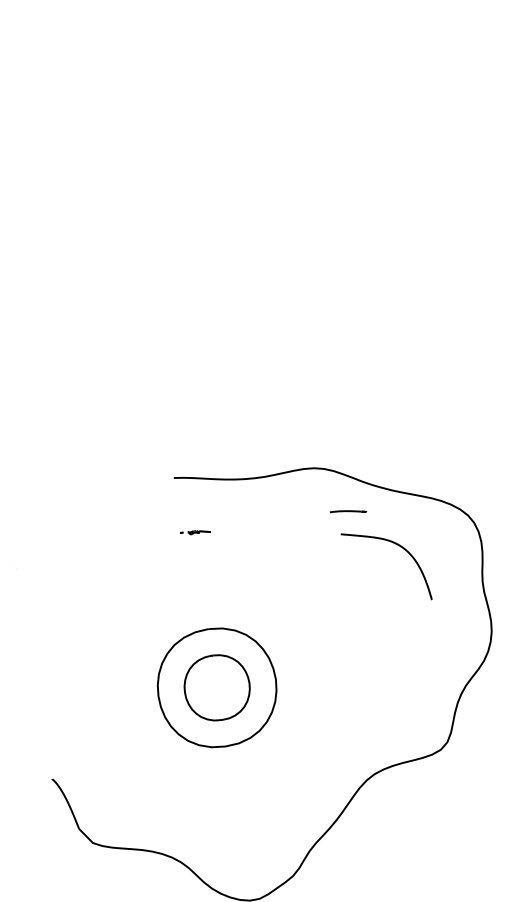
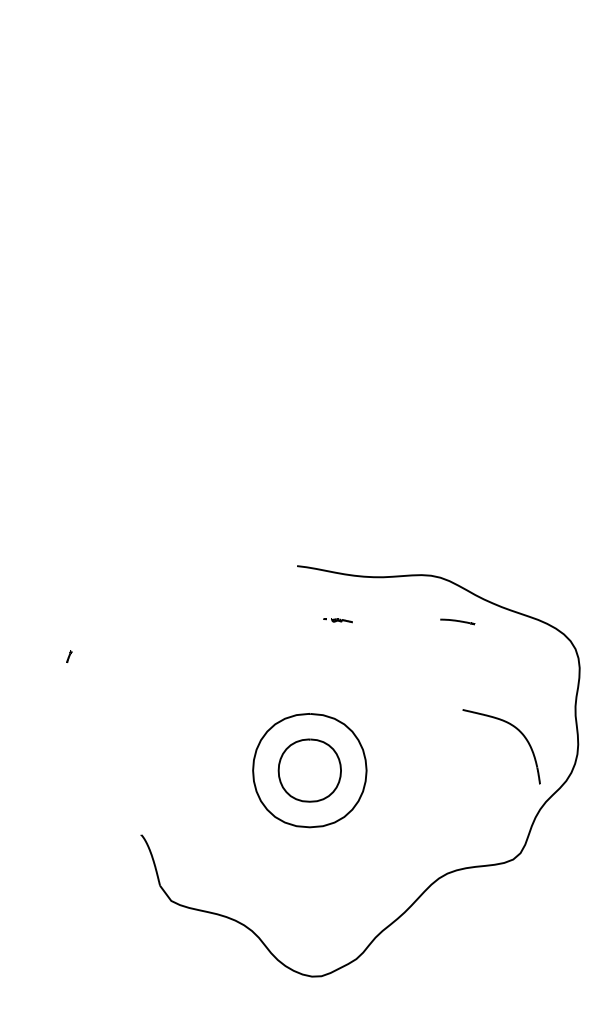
part: (194, 532) -> (337, 620), moved
part: (396, 545) -> (513, 727), moved

